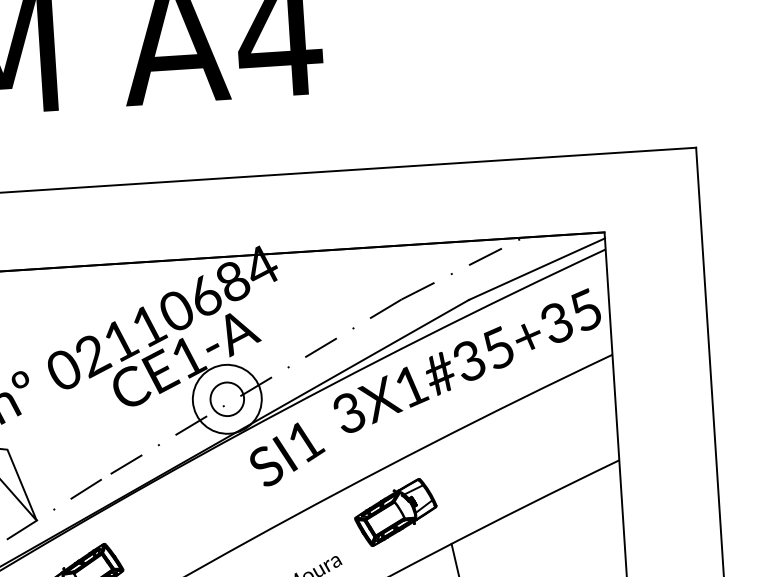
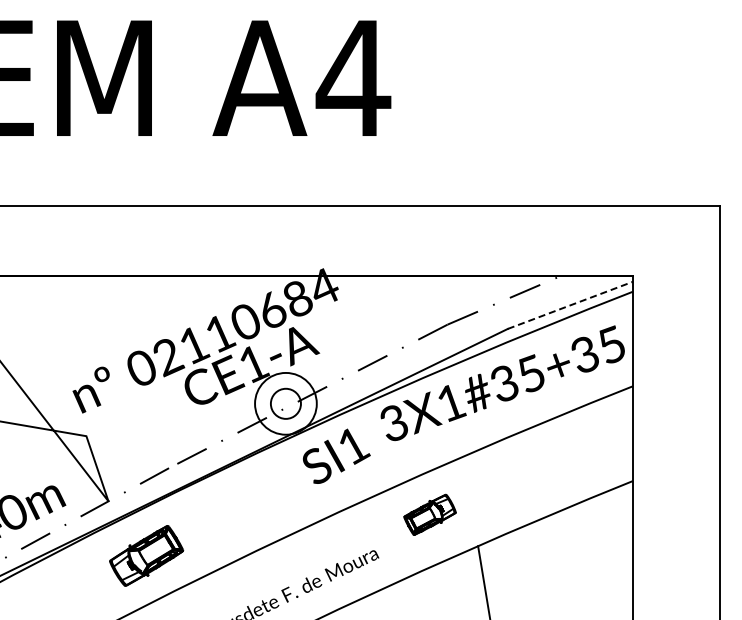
line: (537, 269) -> (570, 305), solid -> dashed
part: (395, 512) -> (429, 514), size x0.7

